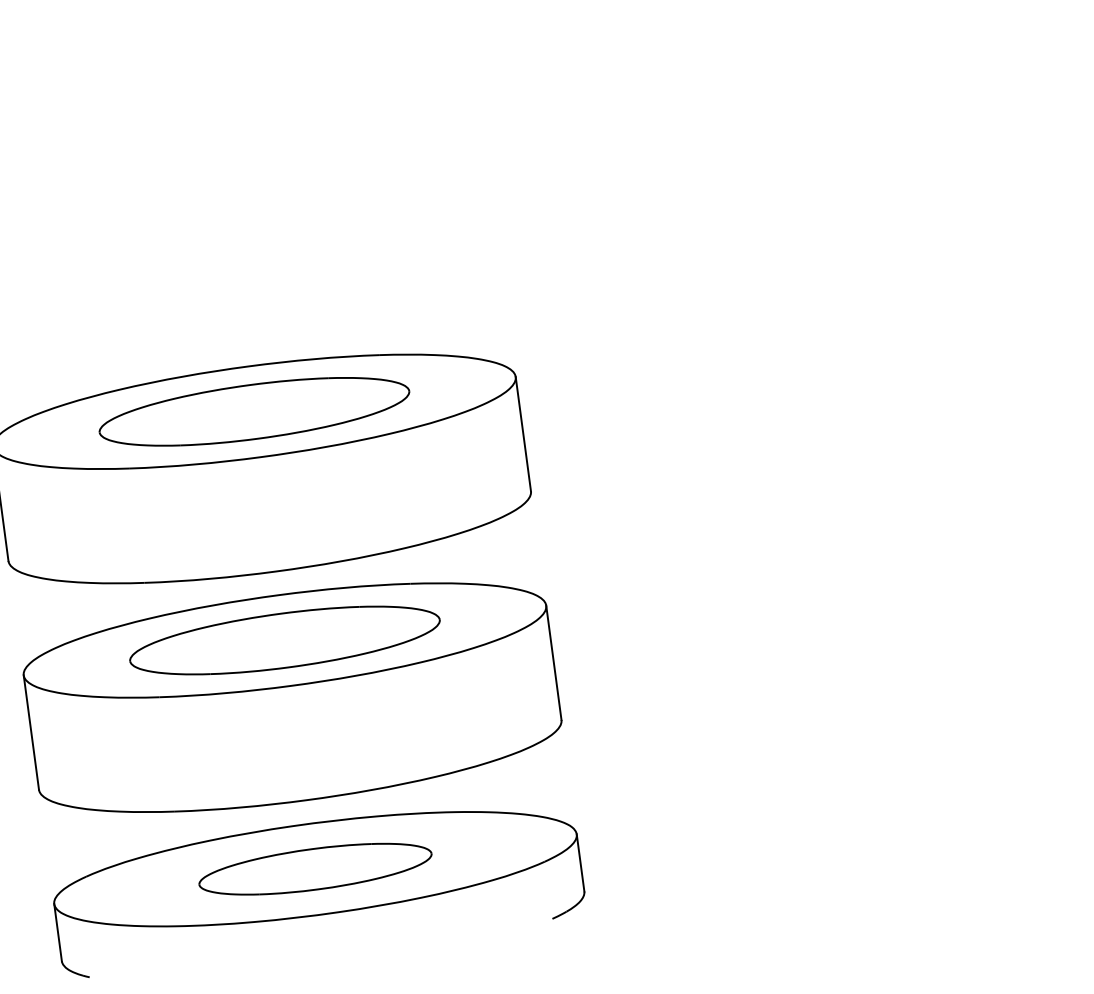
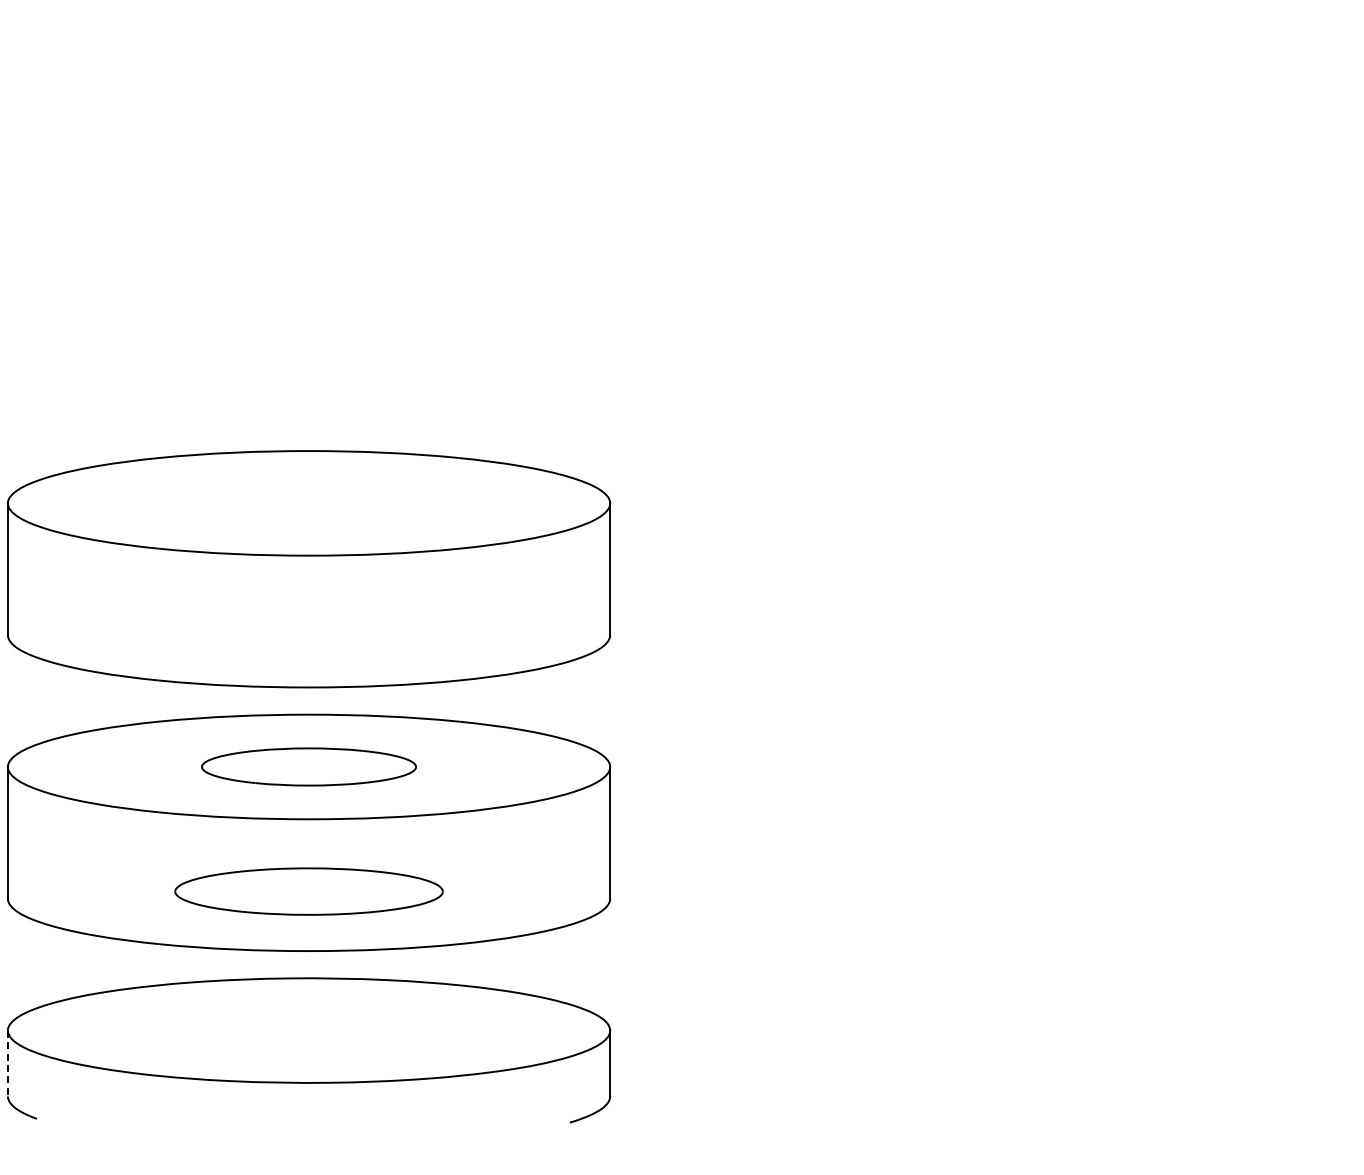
part: (254, 412) -> (308, 503), removed
part: (284, 640) -> (308, 766), size x0.6
part: (315, 869) -> (308, 891), moved
line: (57, 932) -> (7, 1063), solid -> dashed

